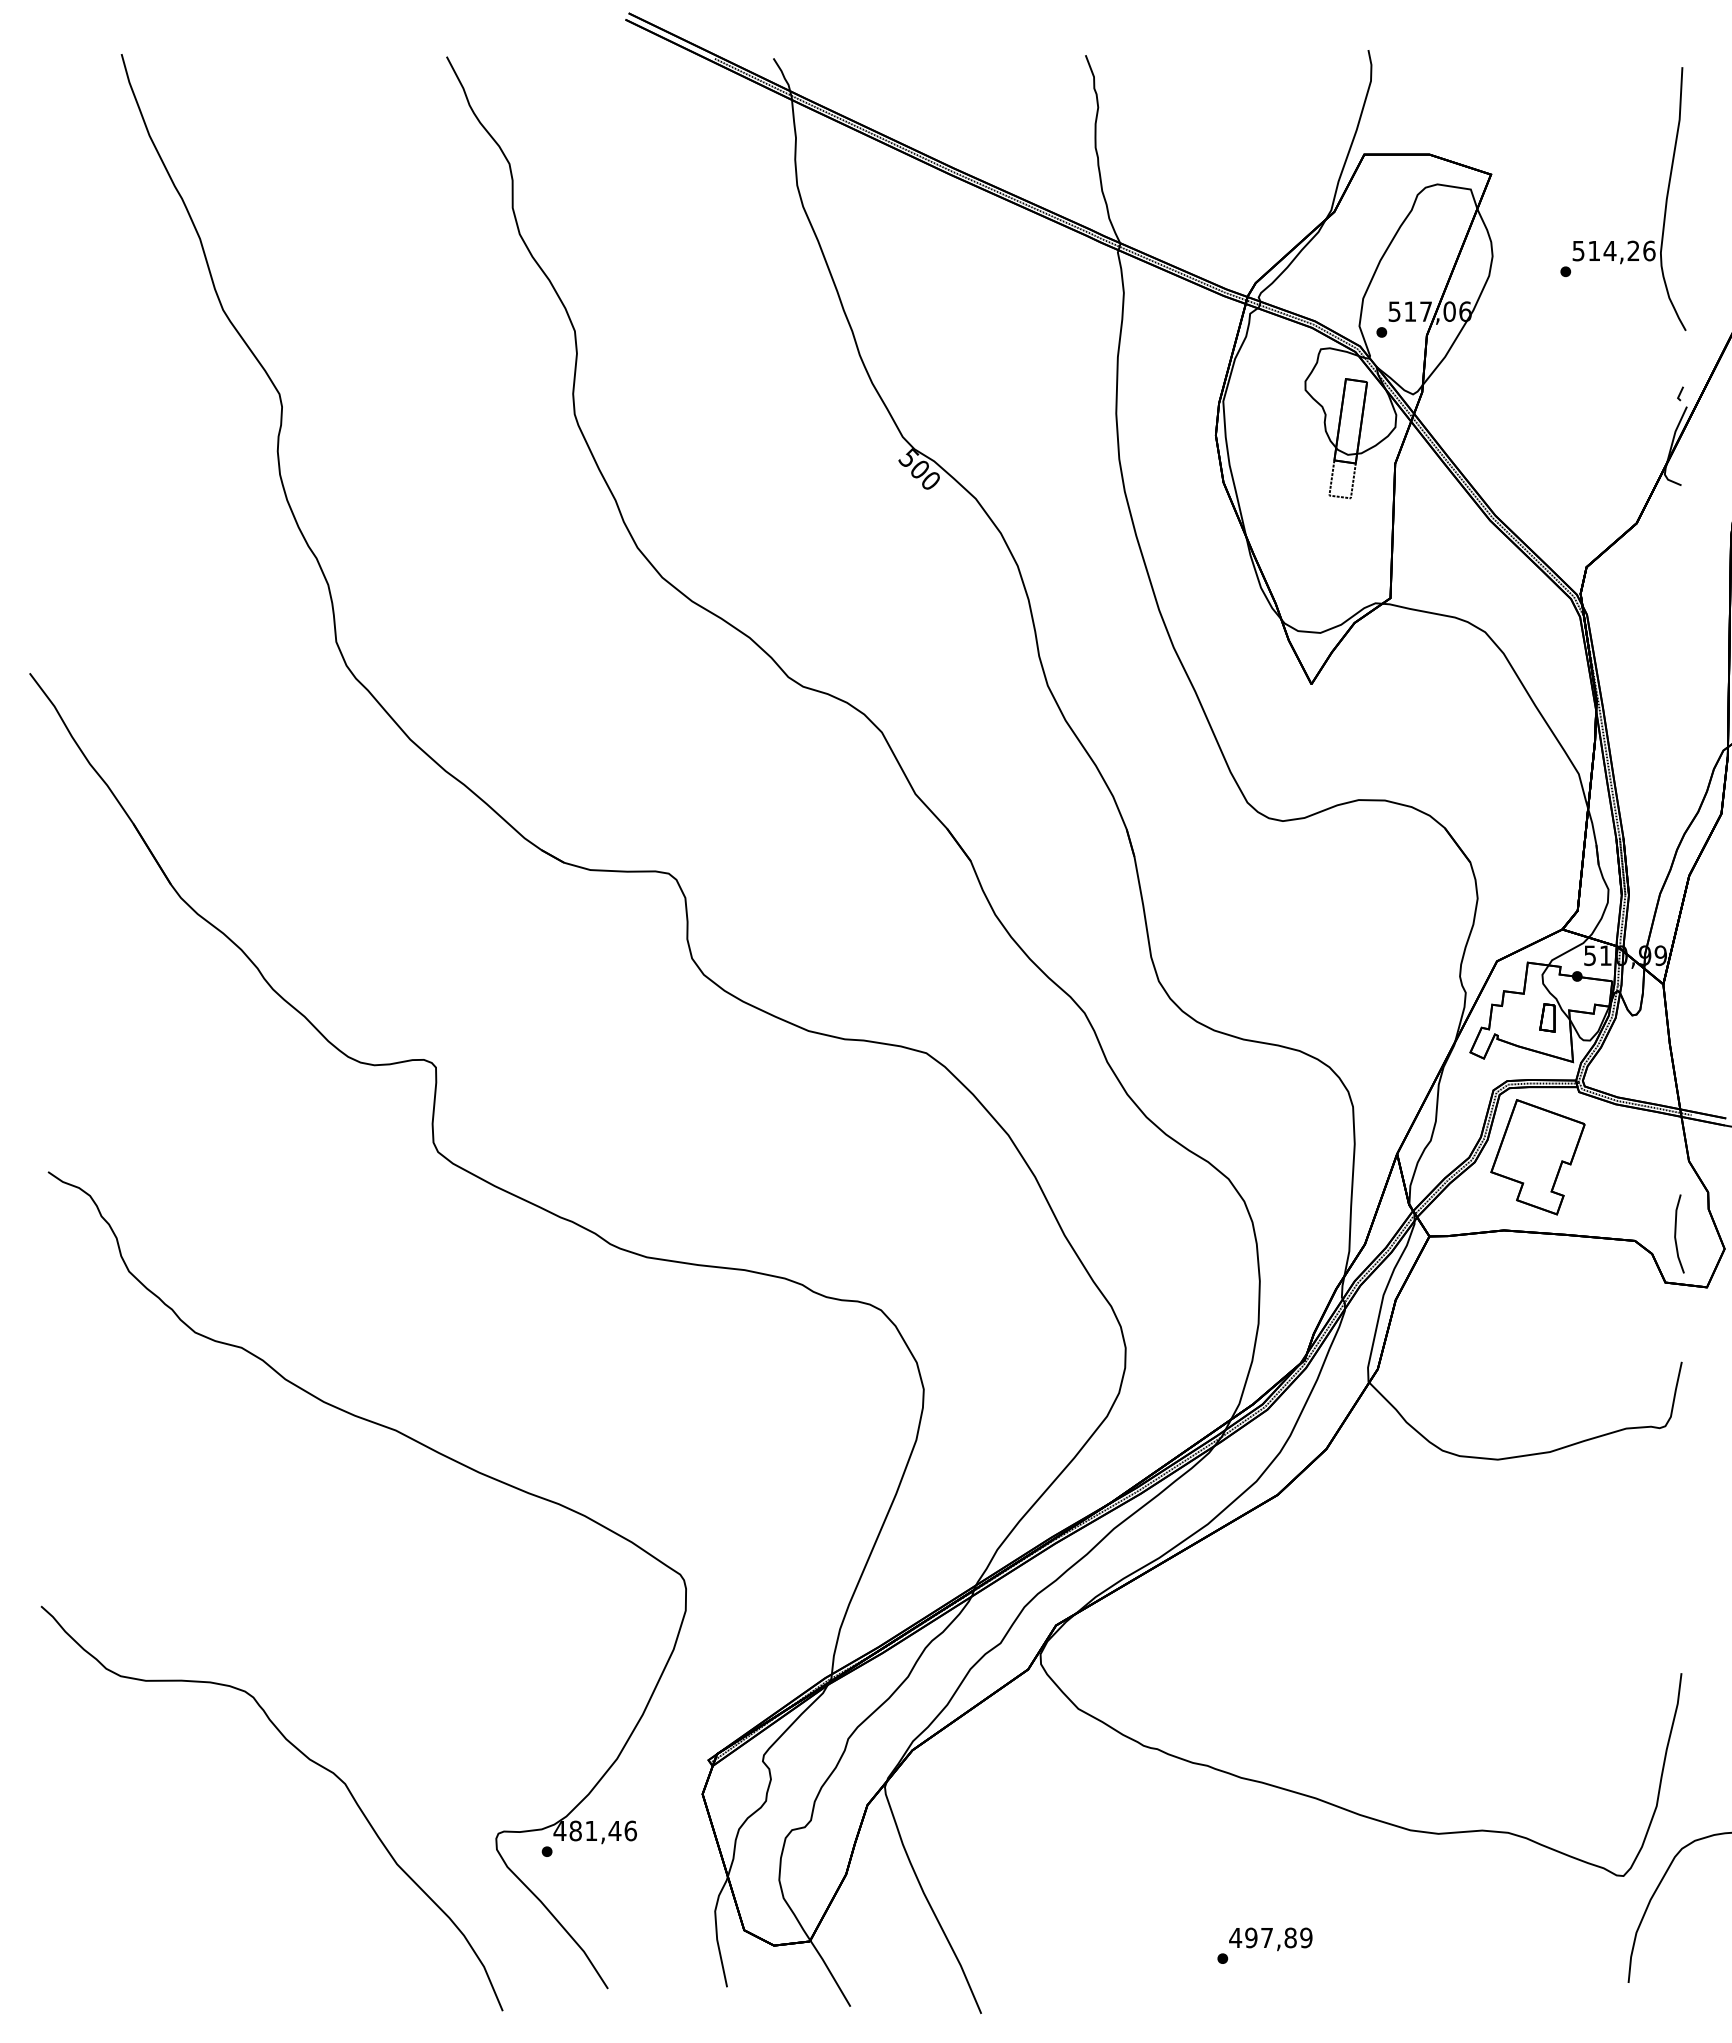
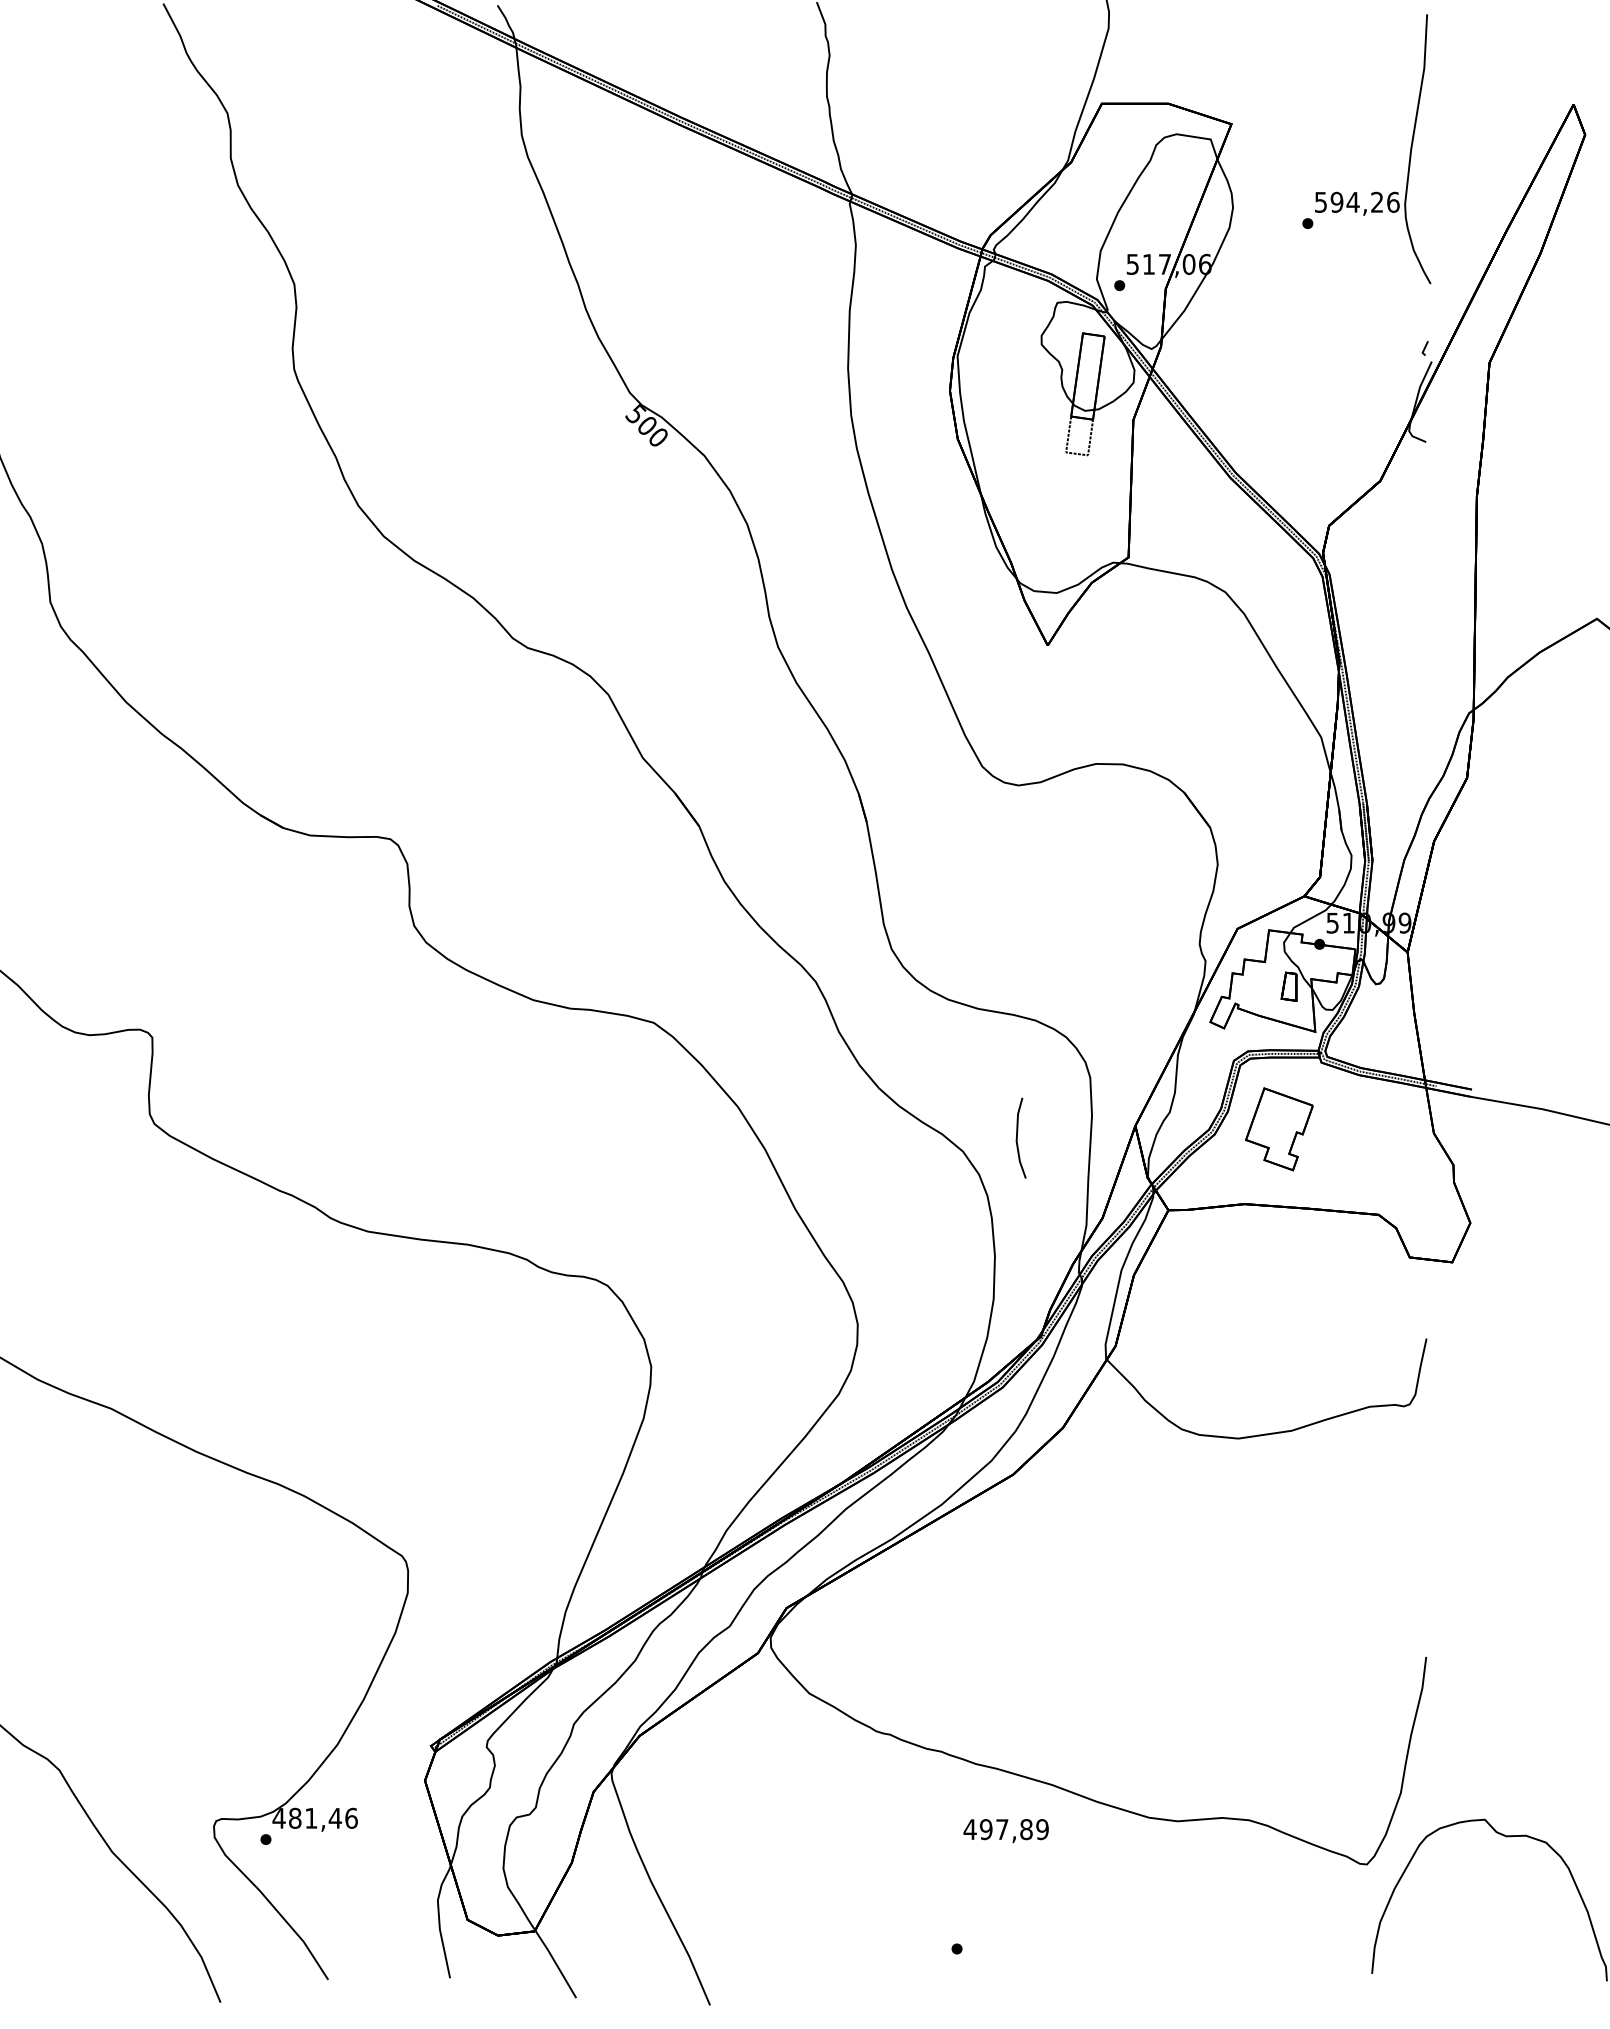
text: (1594, 250) -> (1337, 201), 514,26 -> 594,26
part: (1537, 1157) -> (1278, 1129), size x0.7
line: (1676, 1233) -> (1018, 1137), moved
text: (1270, 1939) -> (1005, 1831), moved

